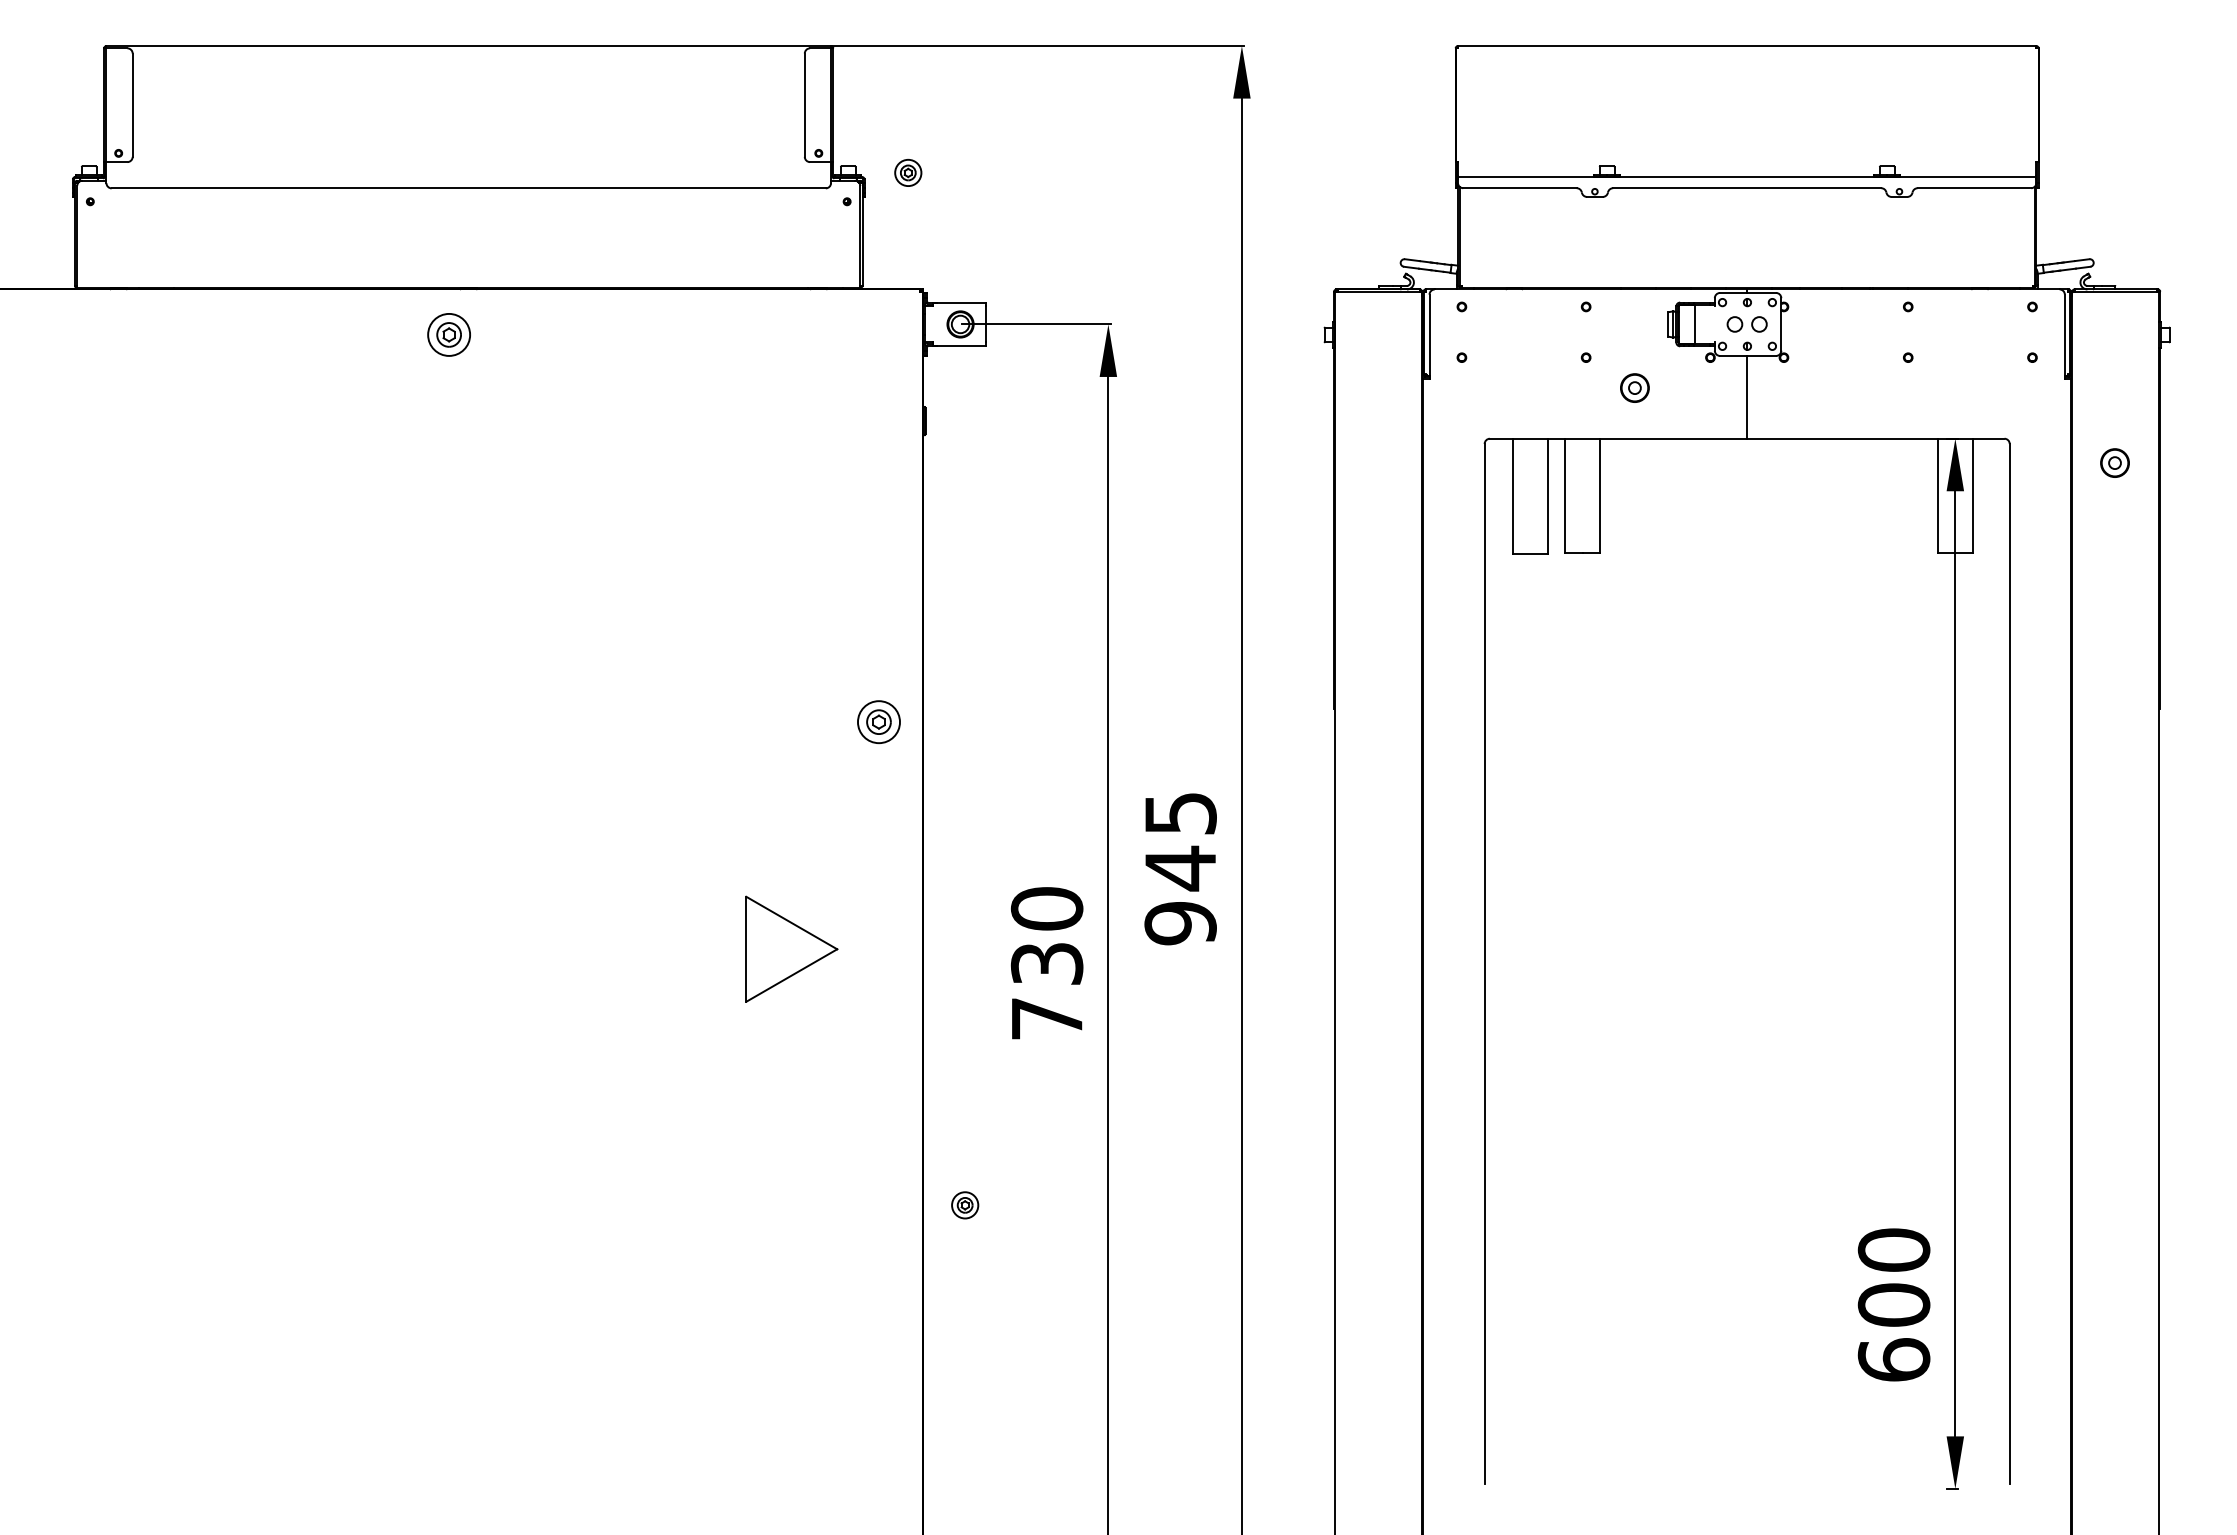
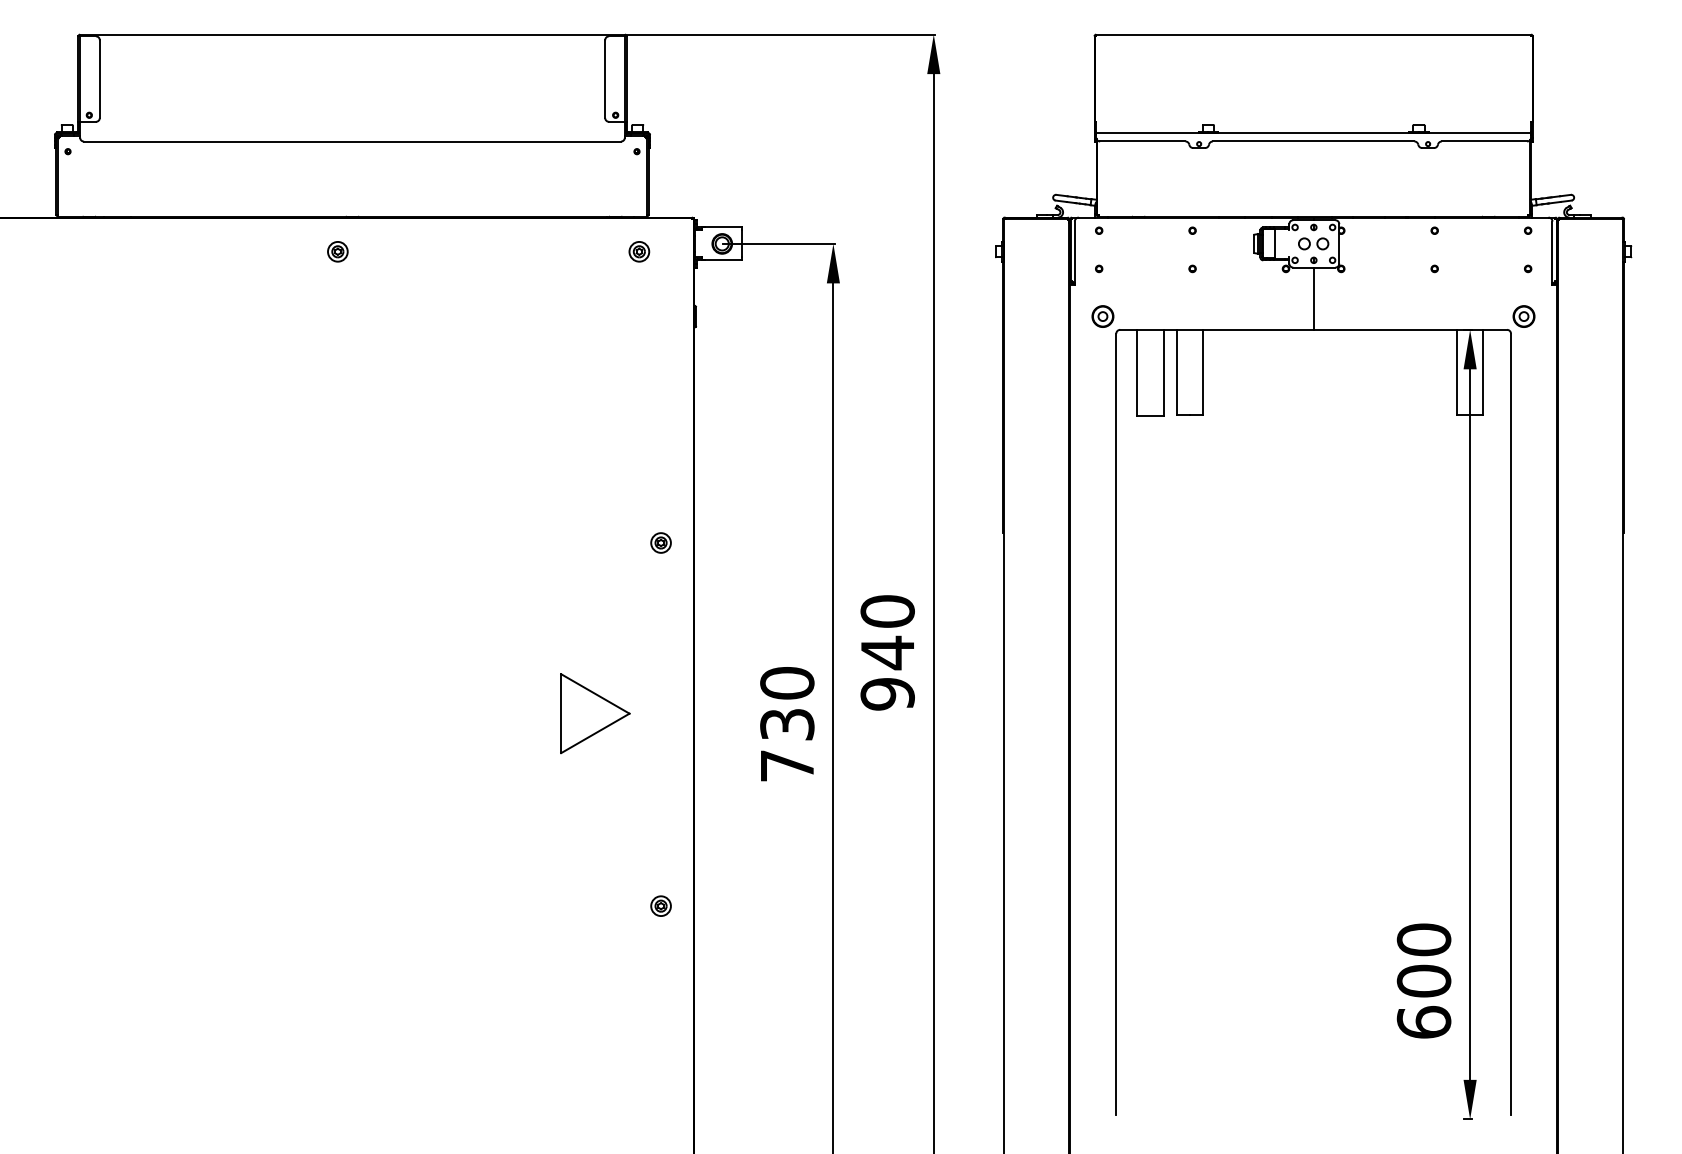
part: (908, 172) -> (639, 251), moved
part: (449, 334) -> (338, 251), size x0.62
part: (1634, 387) -> (1102, 316), moved
part: (2114, 462) -> (1523, 316), moved
part: (879, 722) -> (661, 543), size x0.62
text: (1180, 813) -> (887, 611), 945 -> 940
part: (965, 1205) -> (661, 906), moved

